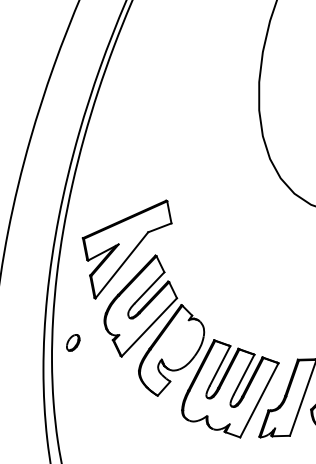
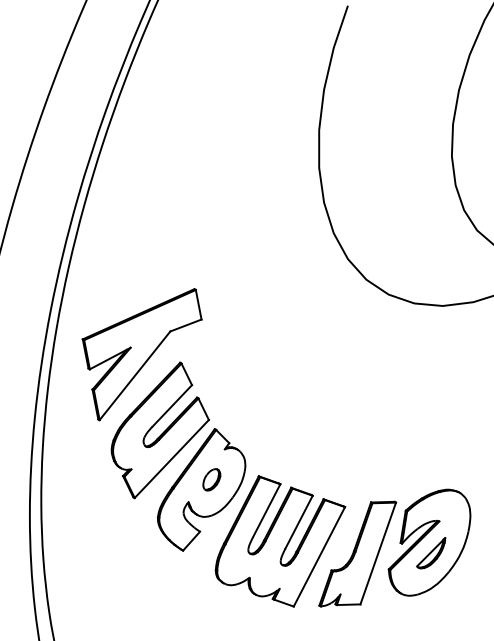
part: (73, 342) -> (211, 479), moved

